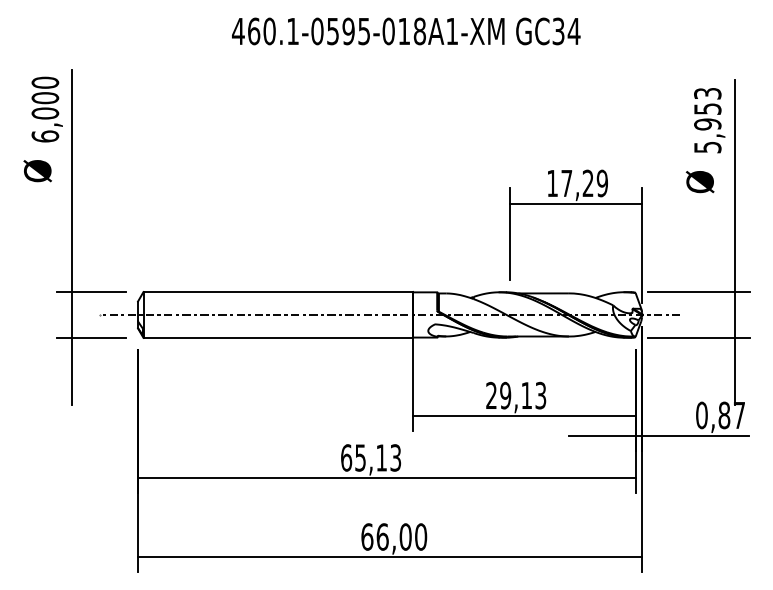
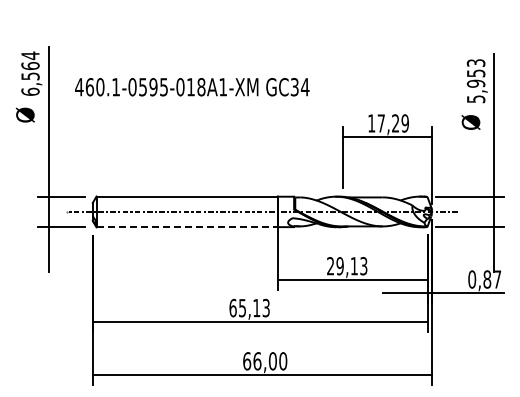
text: (406, 31) -> (192, 87), moved
text: (45, 97) -> (30, 65), 6,000 -> 6,564
line: (278, 338) -> (187, 227), solid -> dashed

